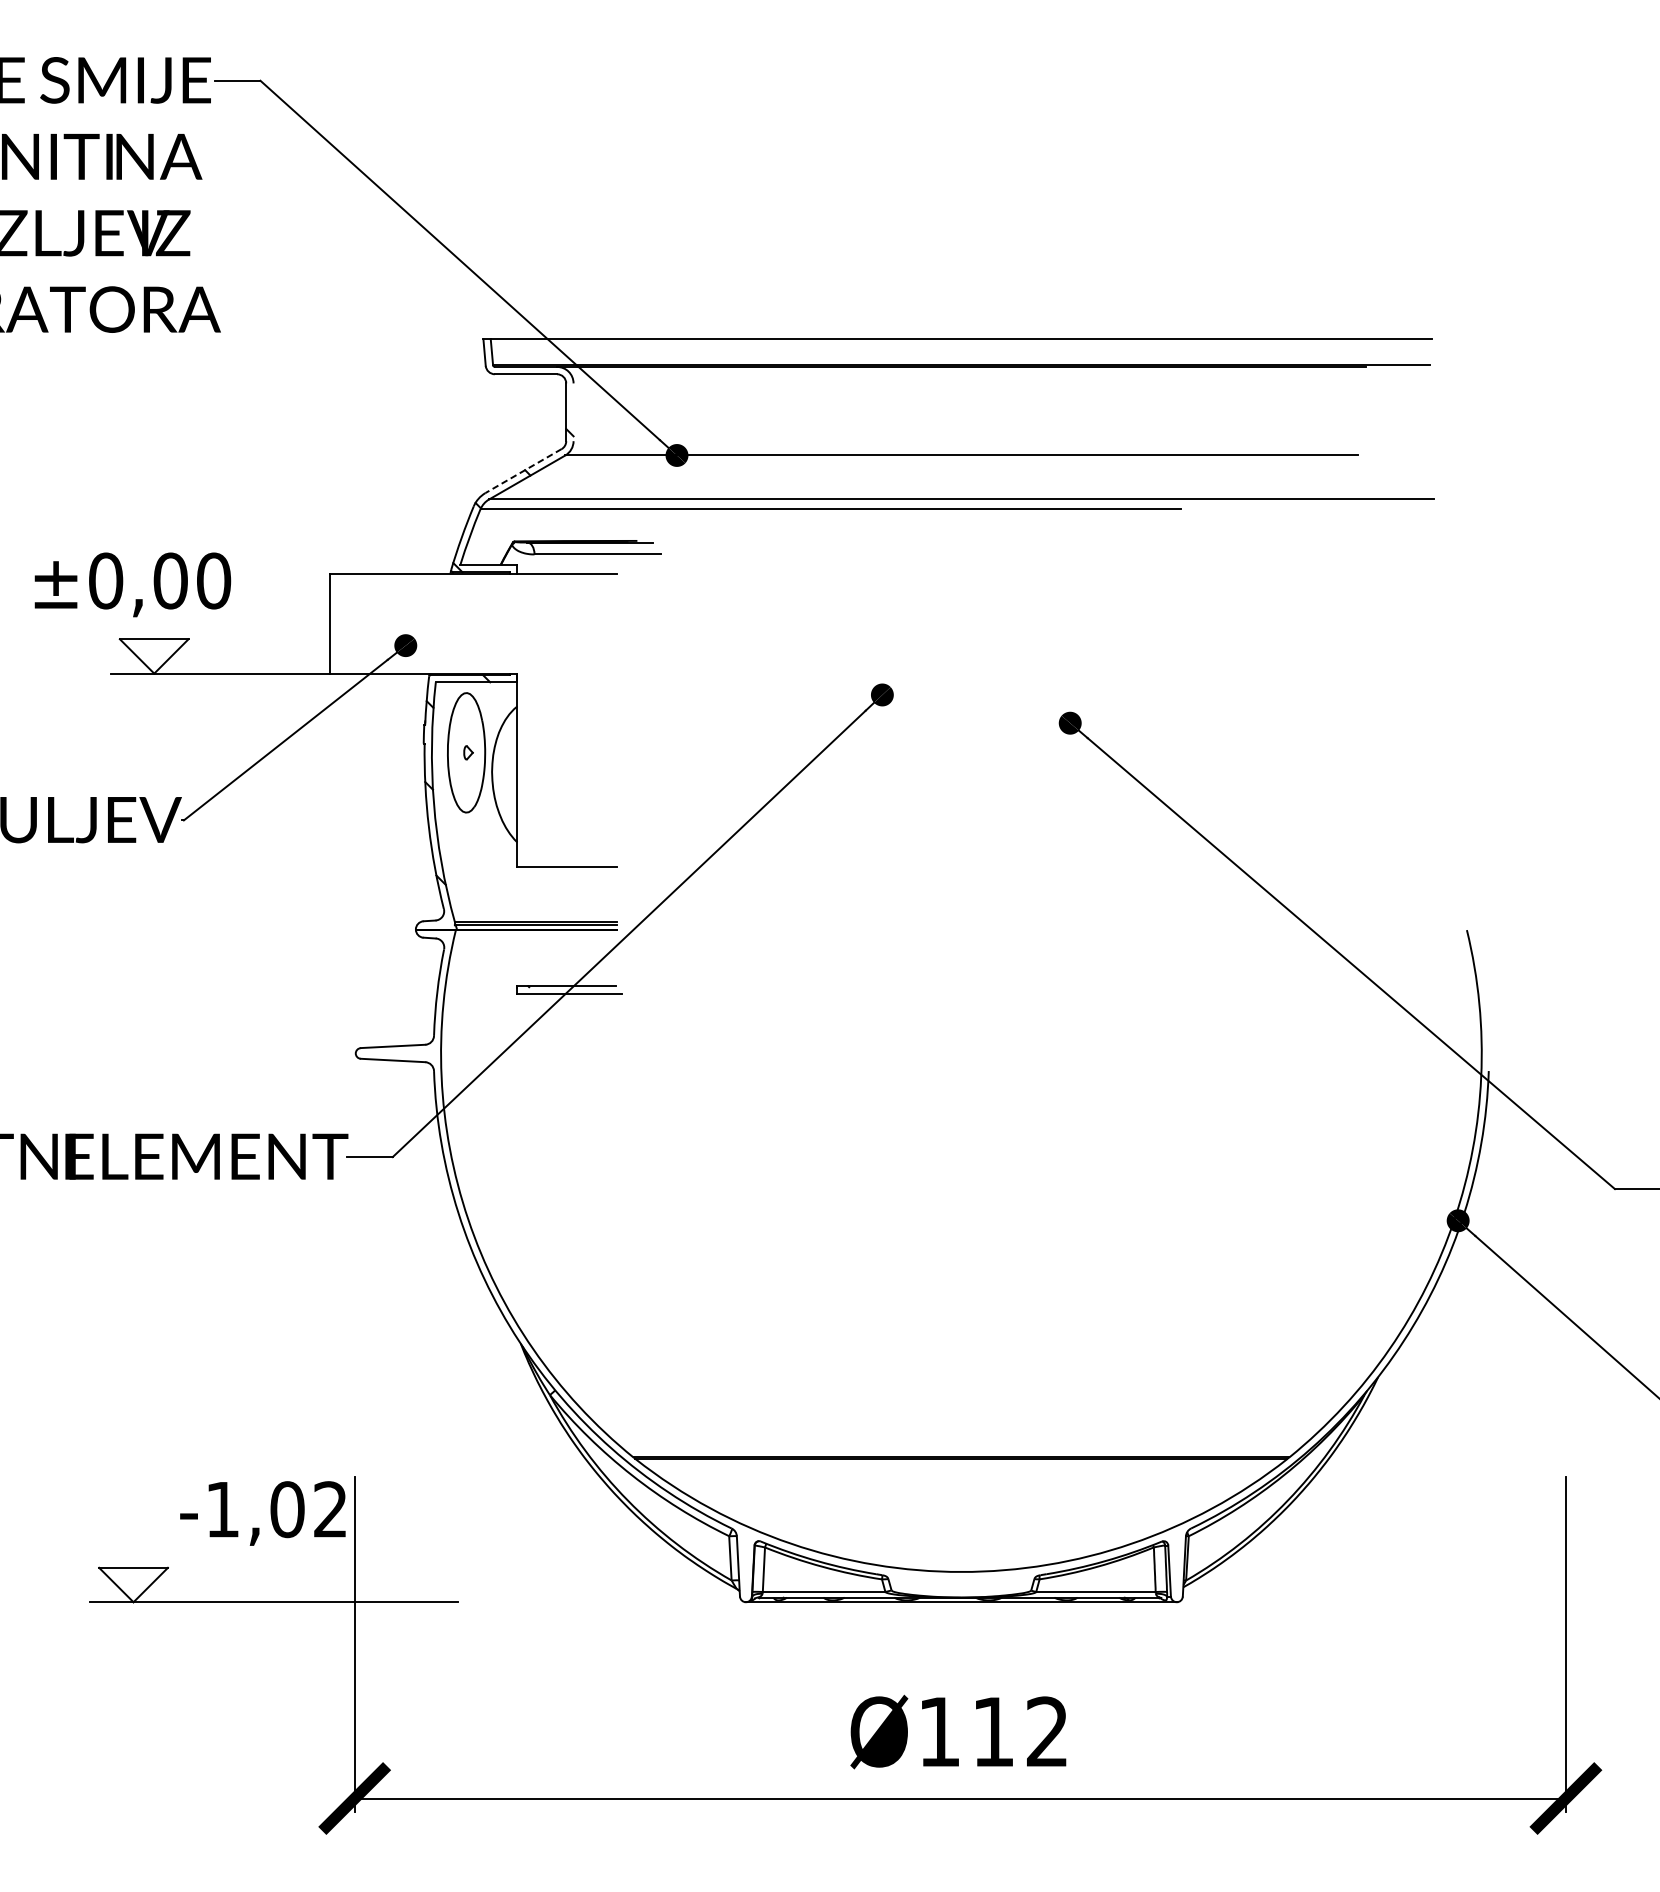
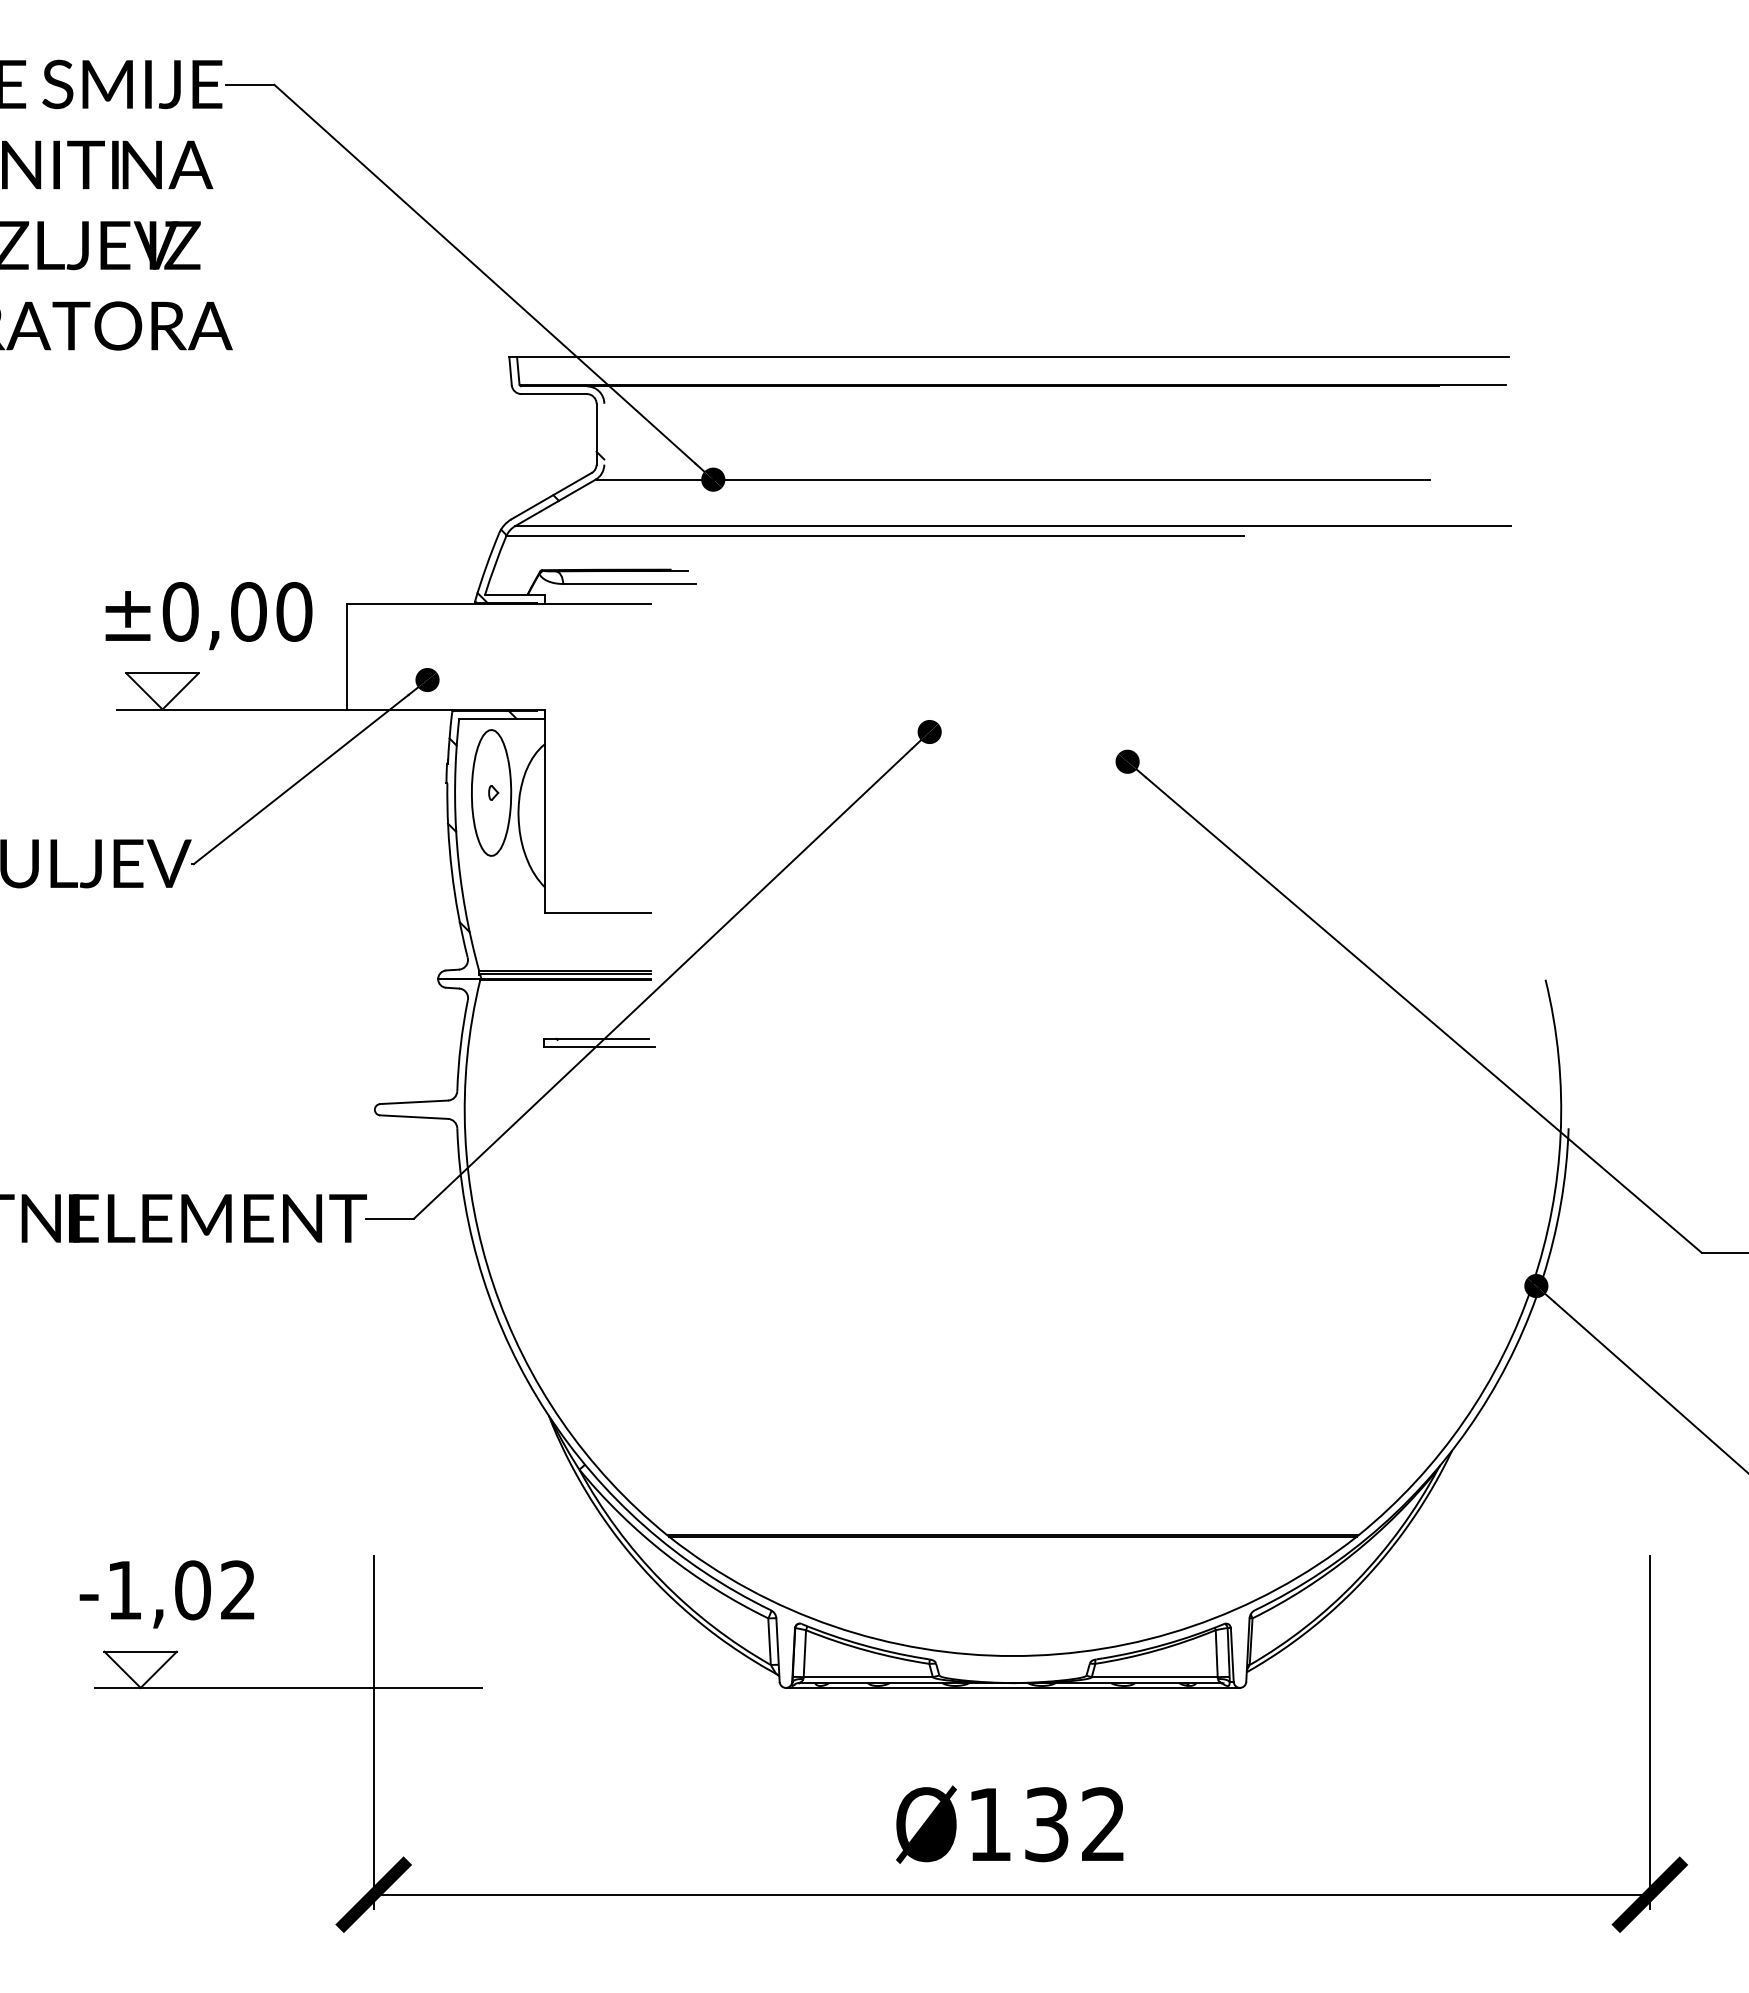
line: (523, 471) -> (551, 496), dashed -> solid
text: (132, 585) -> (208, 616), moved
text: (262, 1513) -> (166, 1594), moved
text: (993, 1731) -> (1046, 1824), Ø112 -> Ø132

